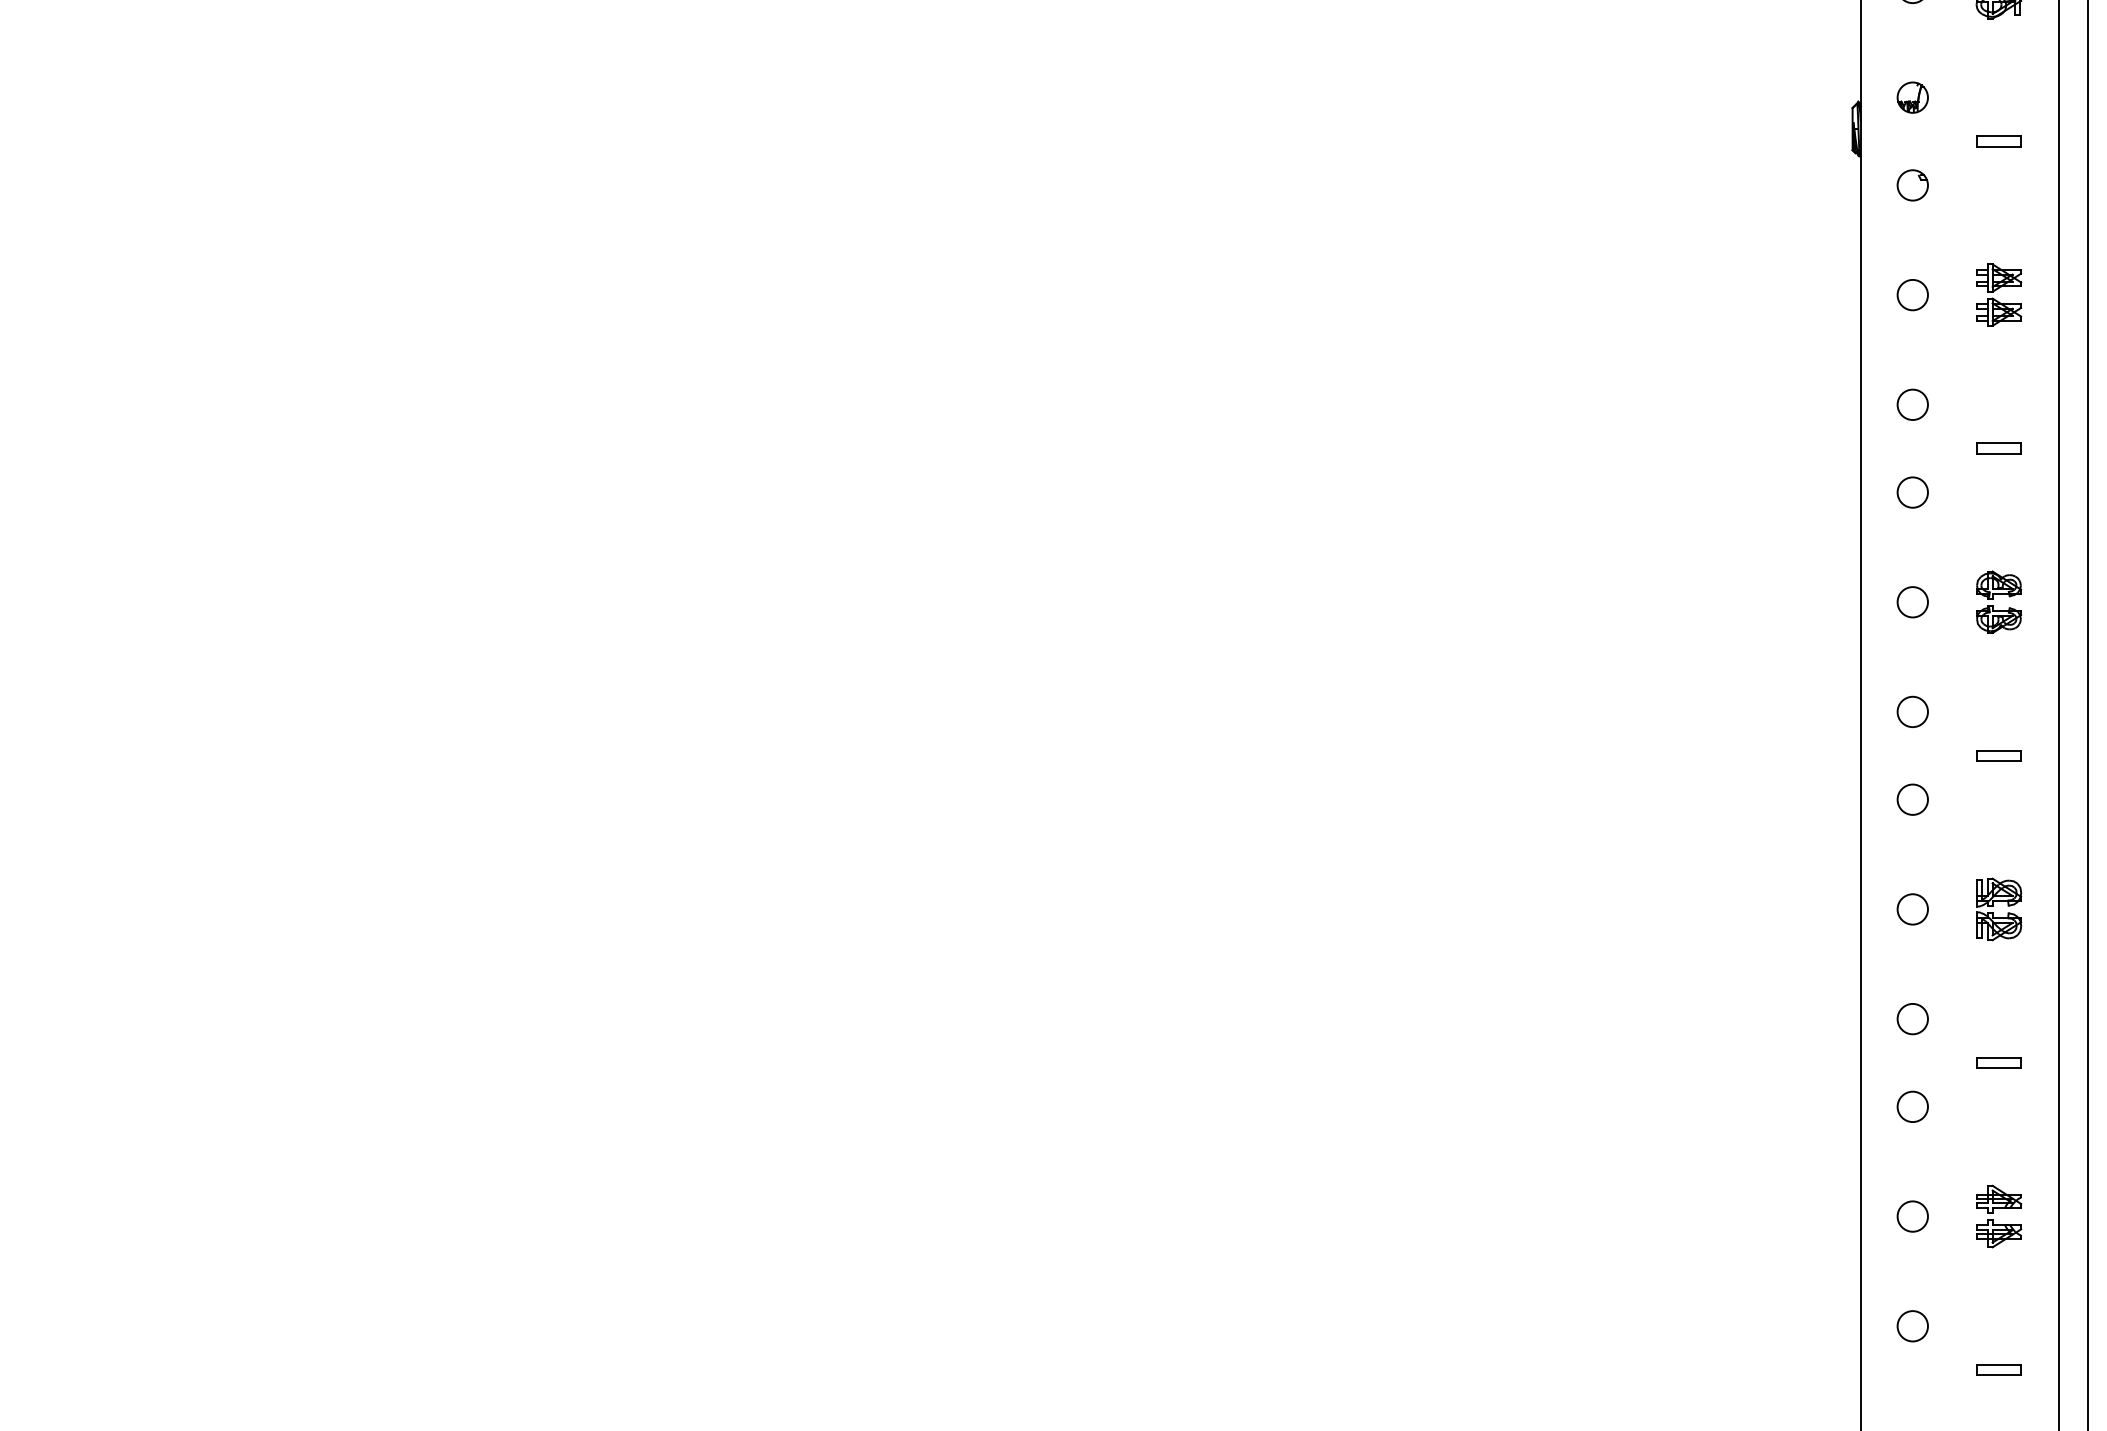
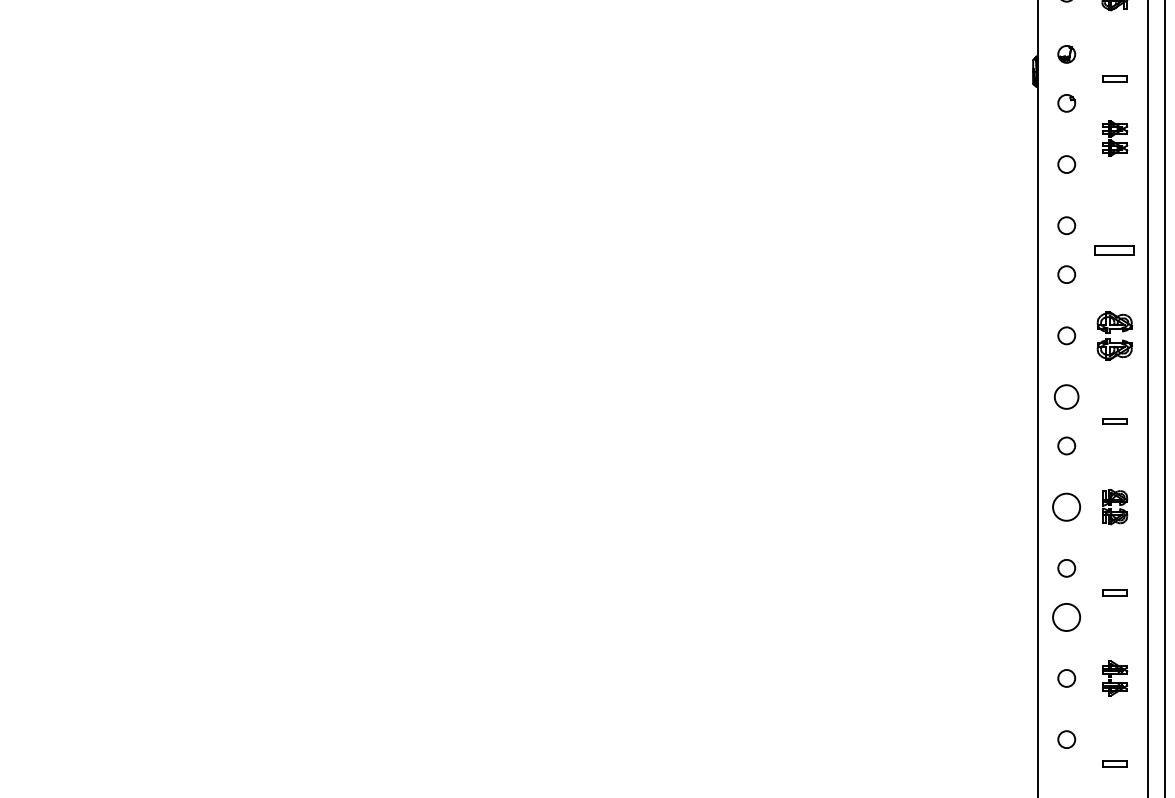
part: (2000, 295) -> (1115, 138), moved
part: (1998, 447) -> (1114, 249), size x1.6
part: (1998, 601) -> (1114, 335), size x1.4
circle: (1912, 711) -> (1066, 396), size x1.4
circle: (1912, 908) -> (1066, 506), size x1.6
circle: (1912, 1105) -> (1066, 616), size x1.6

